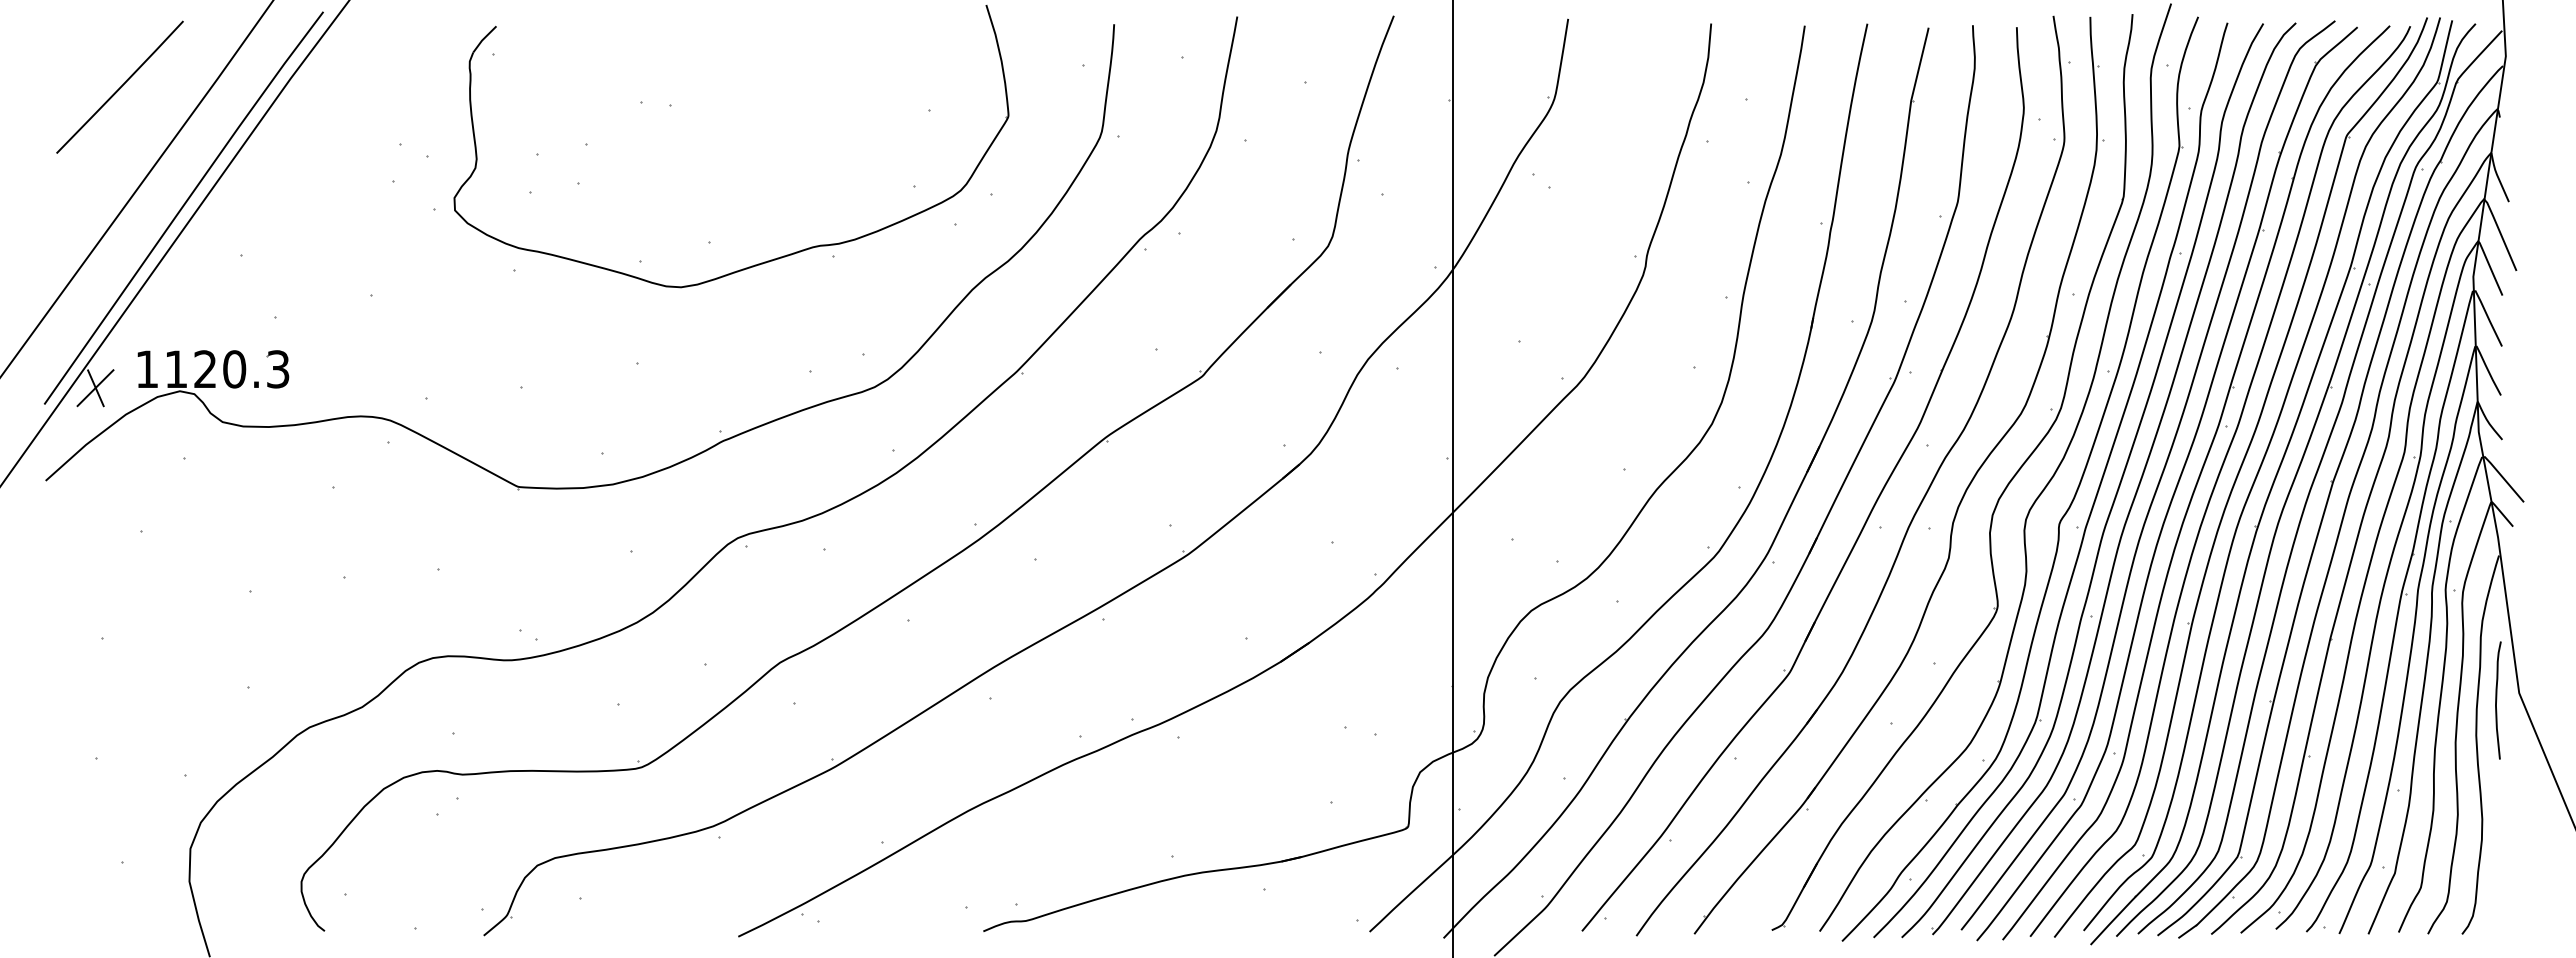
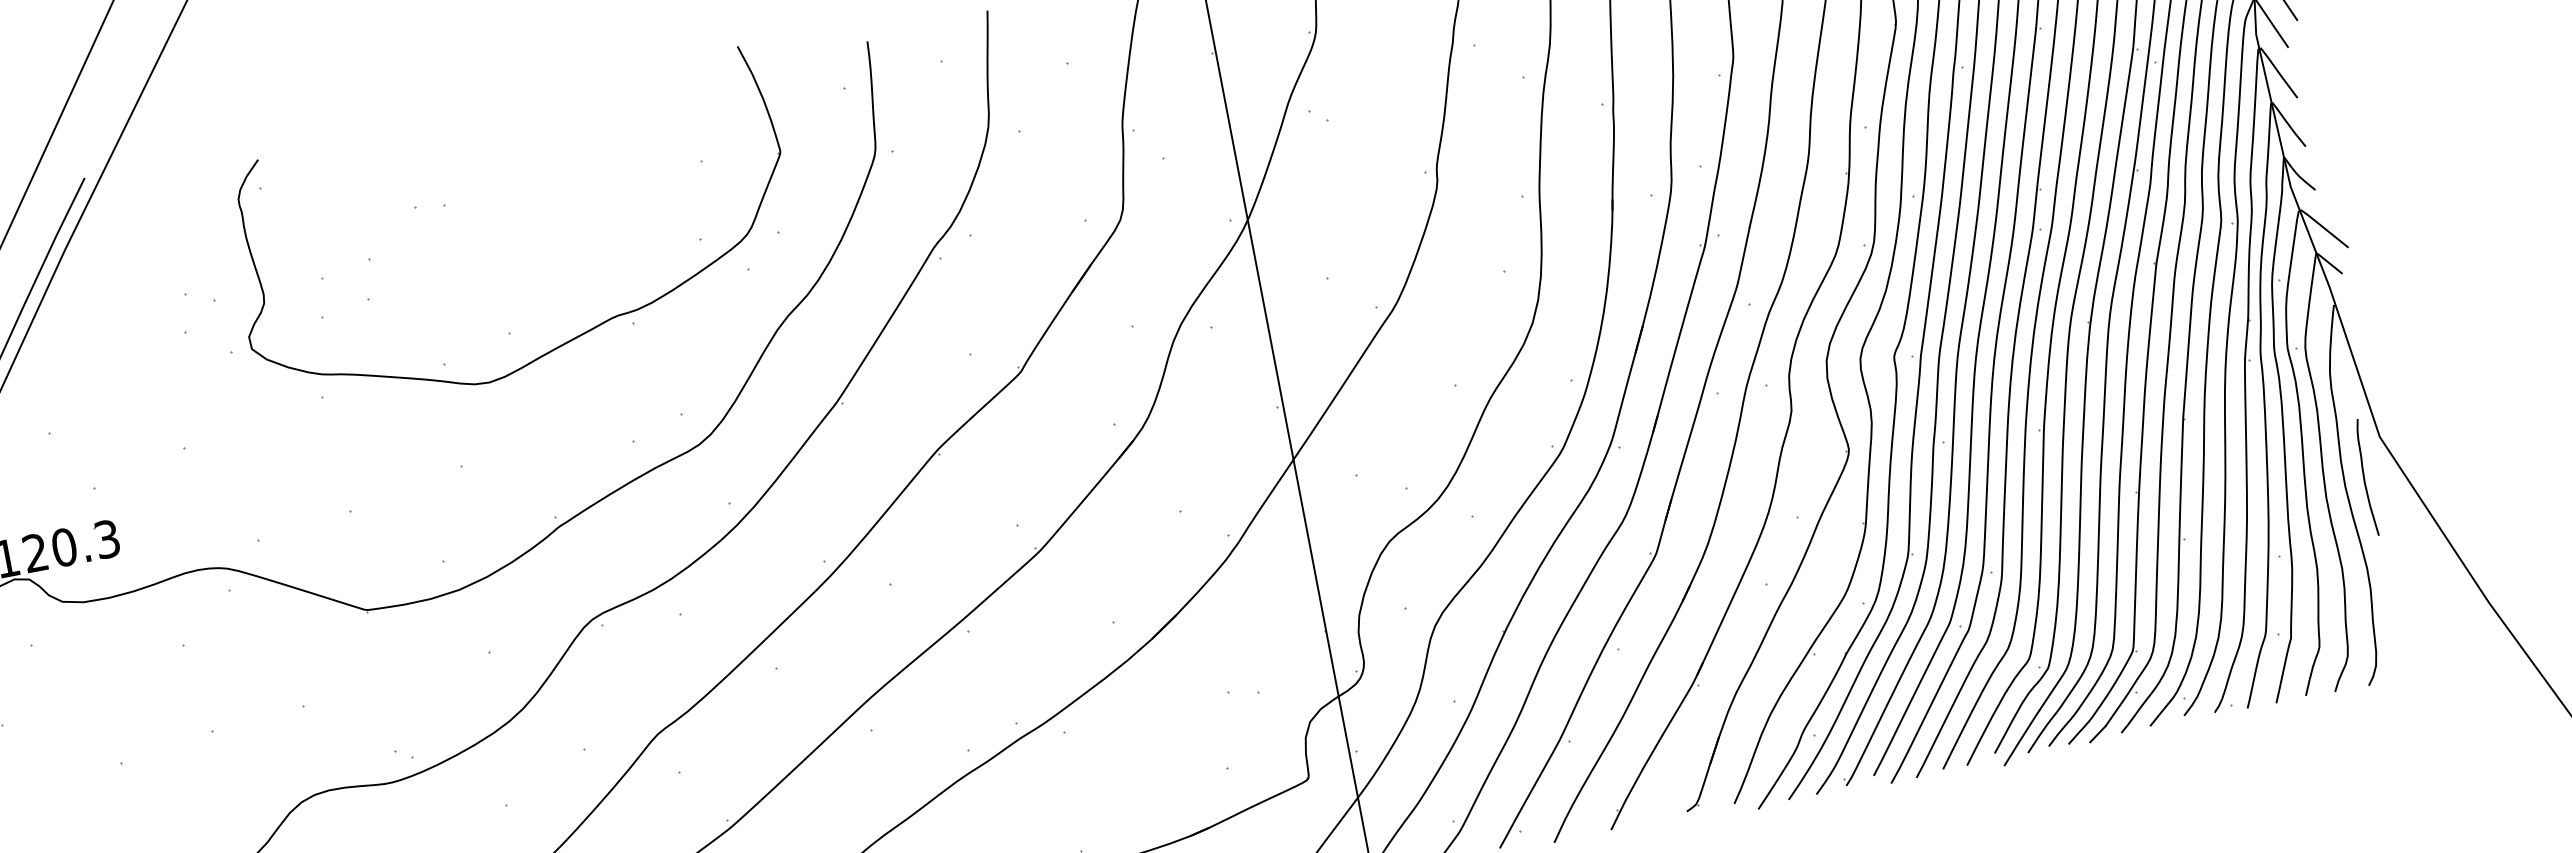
curve: (2497, 700) -> (2365, 477), moved

